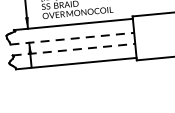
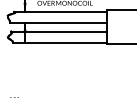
line: (71, 38) -> (58, 22), dashed -> solid
line: (74, 49) -> (59, 31), dashed -> solid

